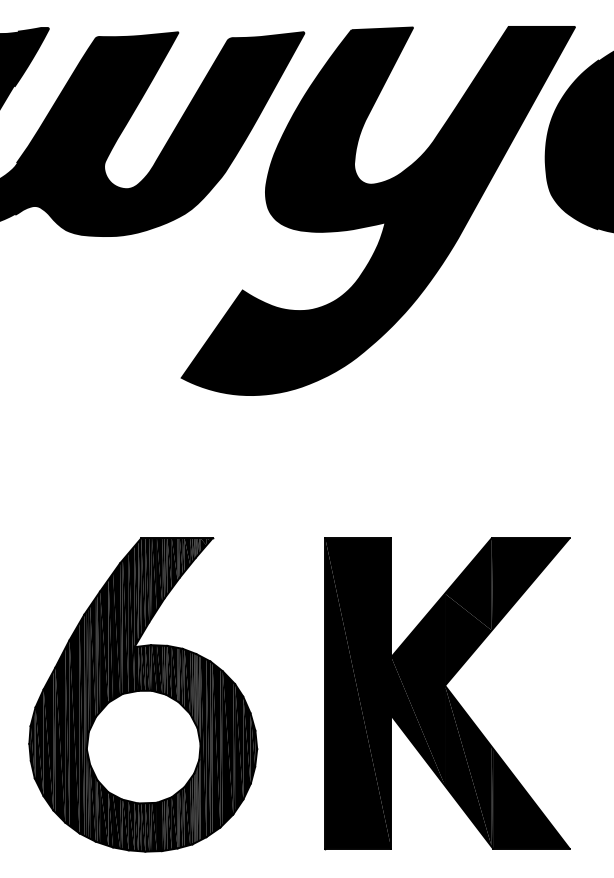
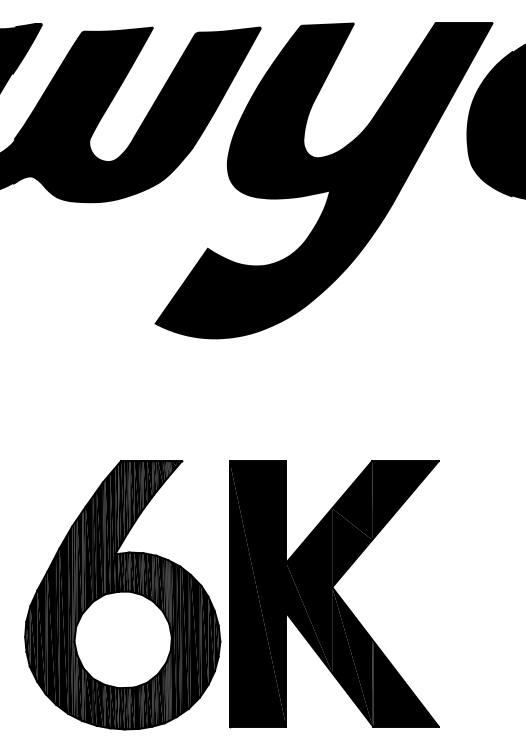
part: (447, 694) -> (334, 594), moved

